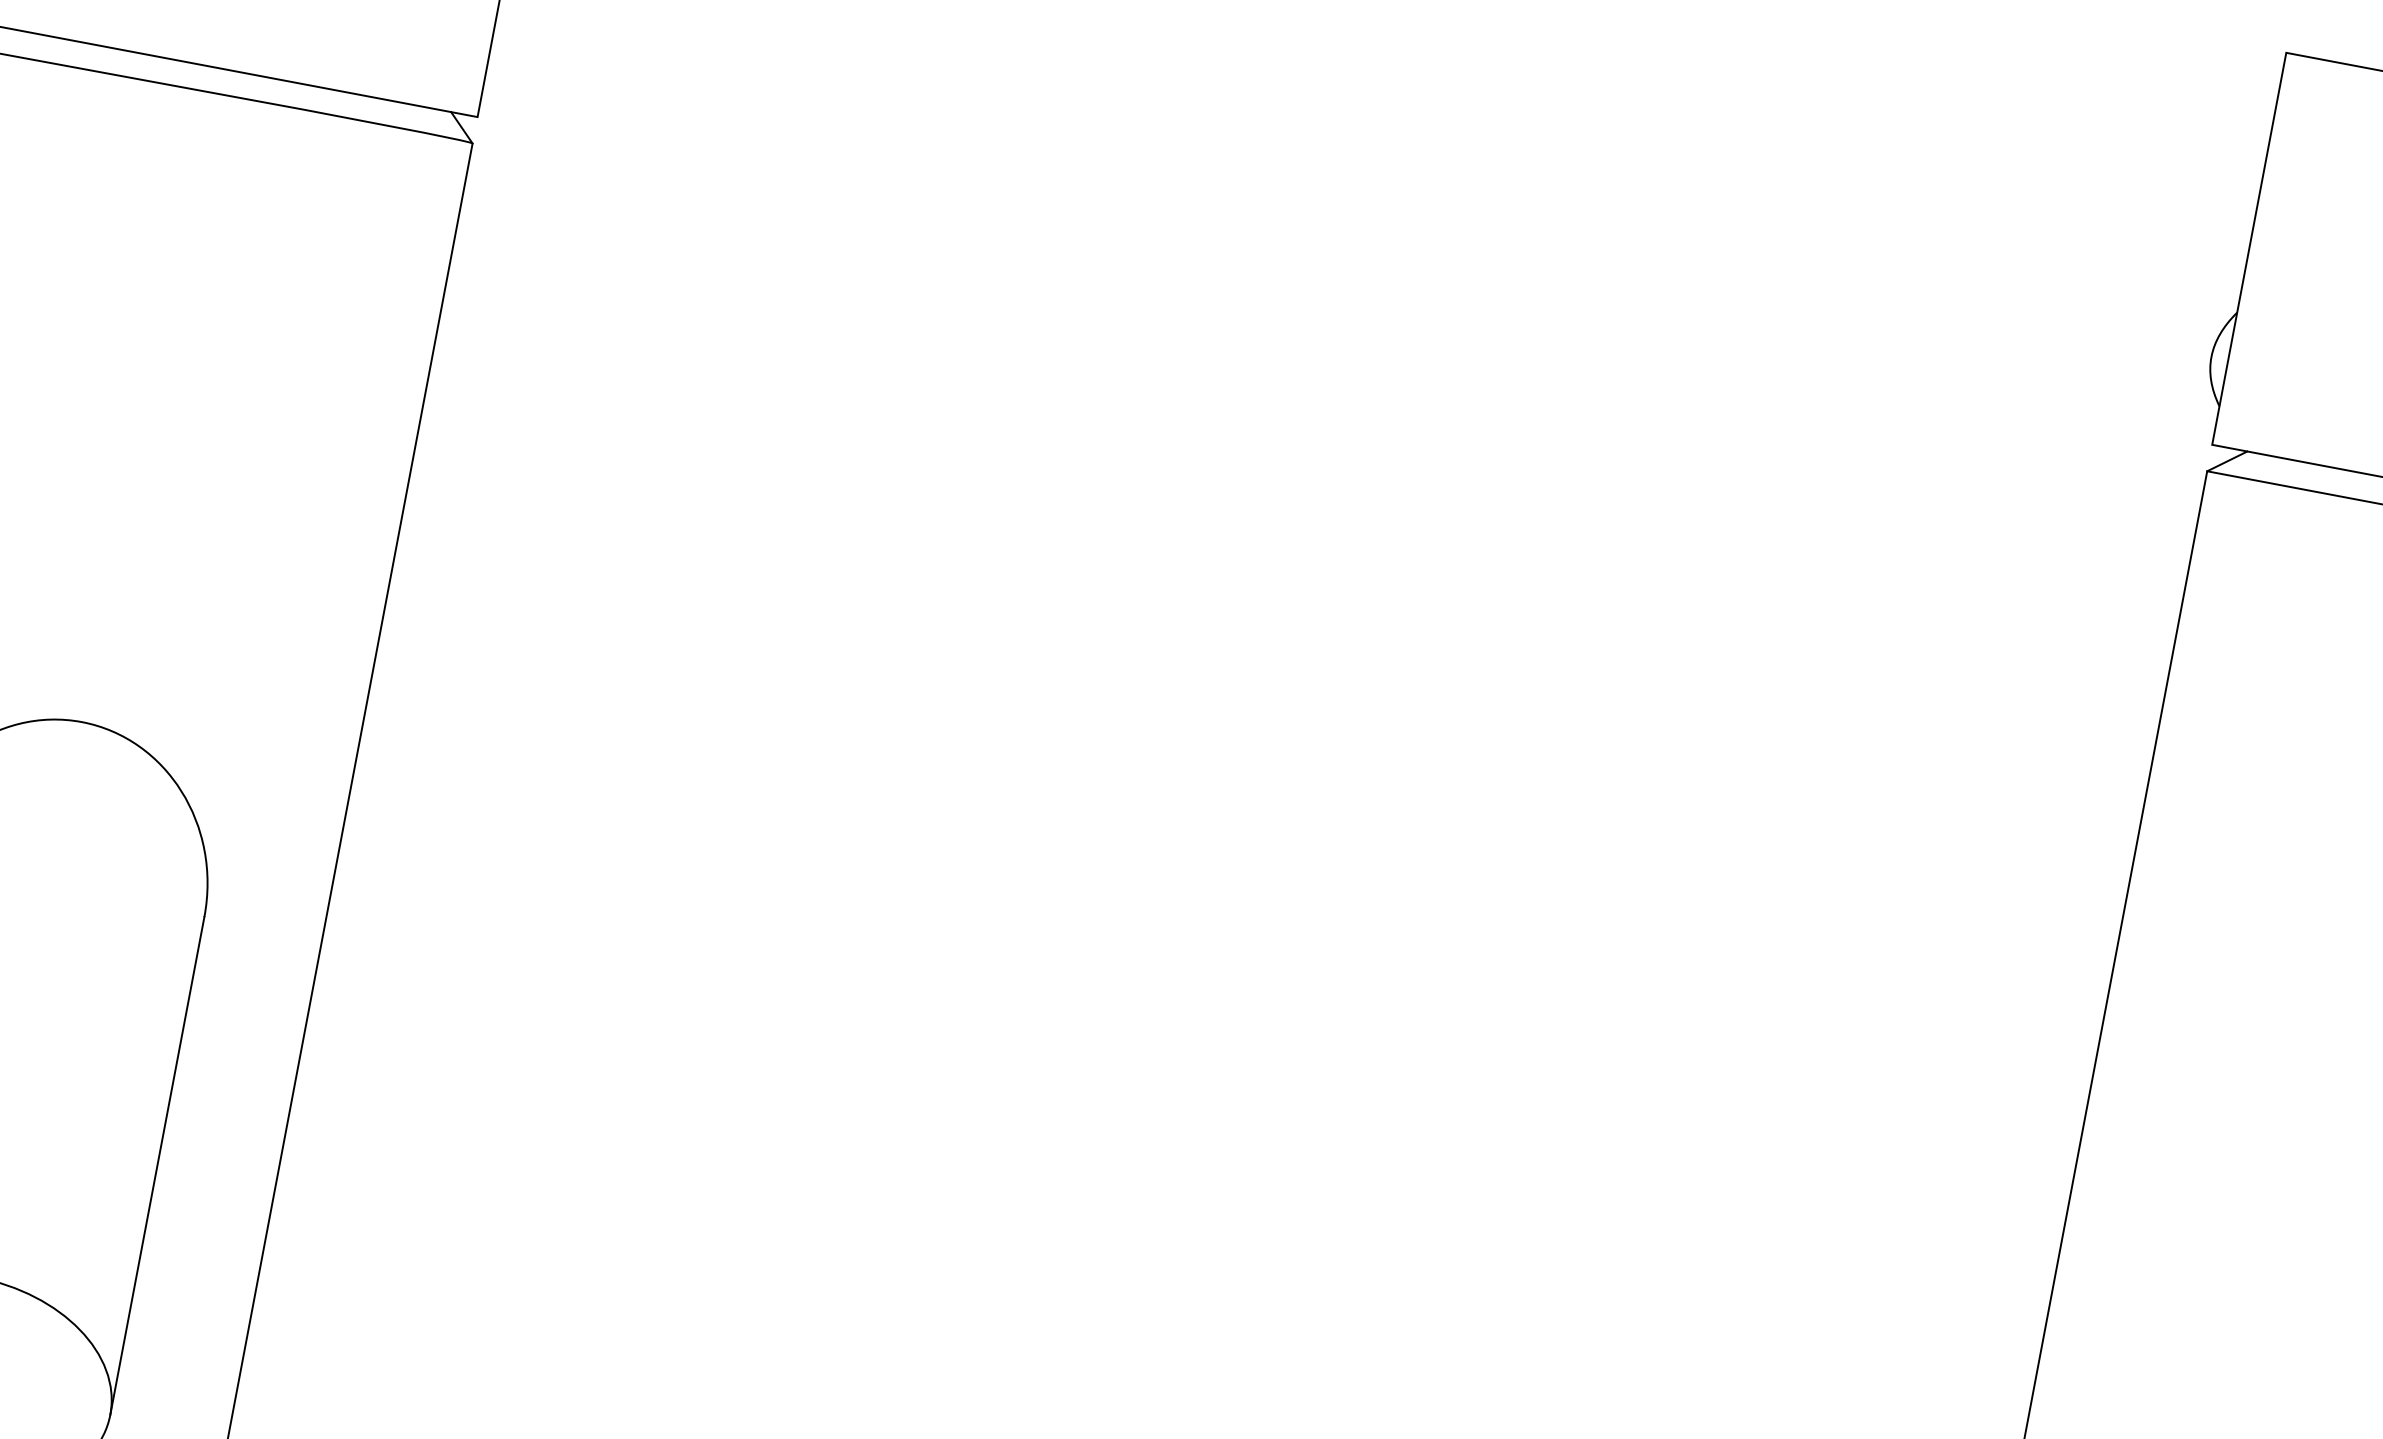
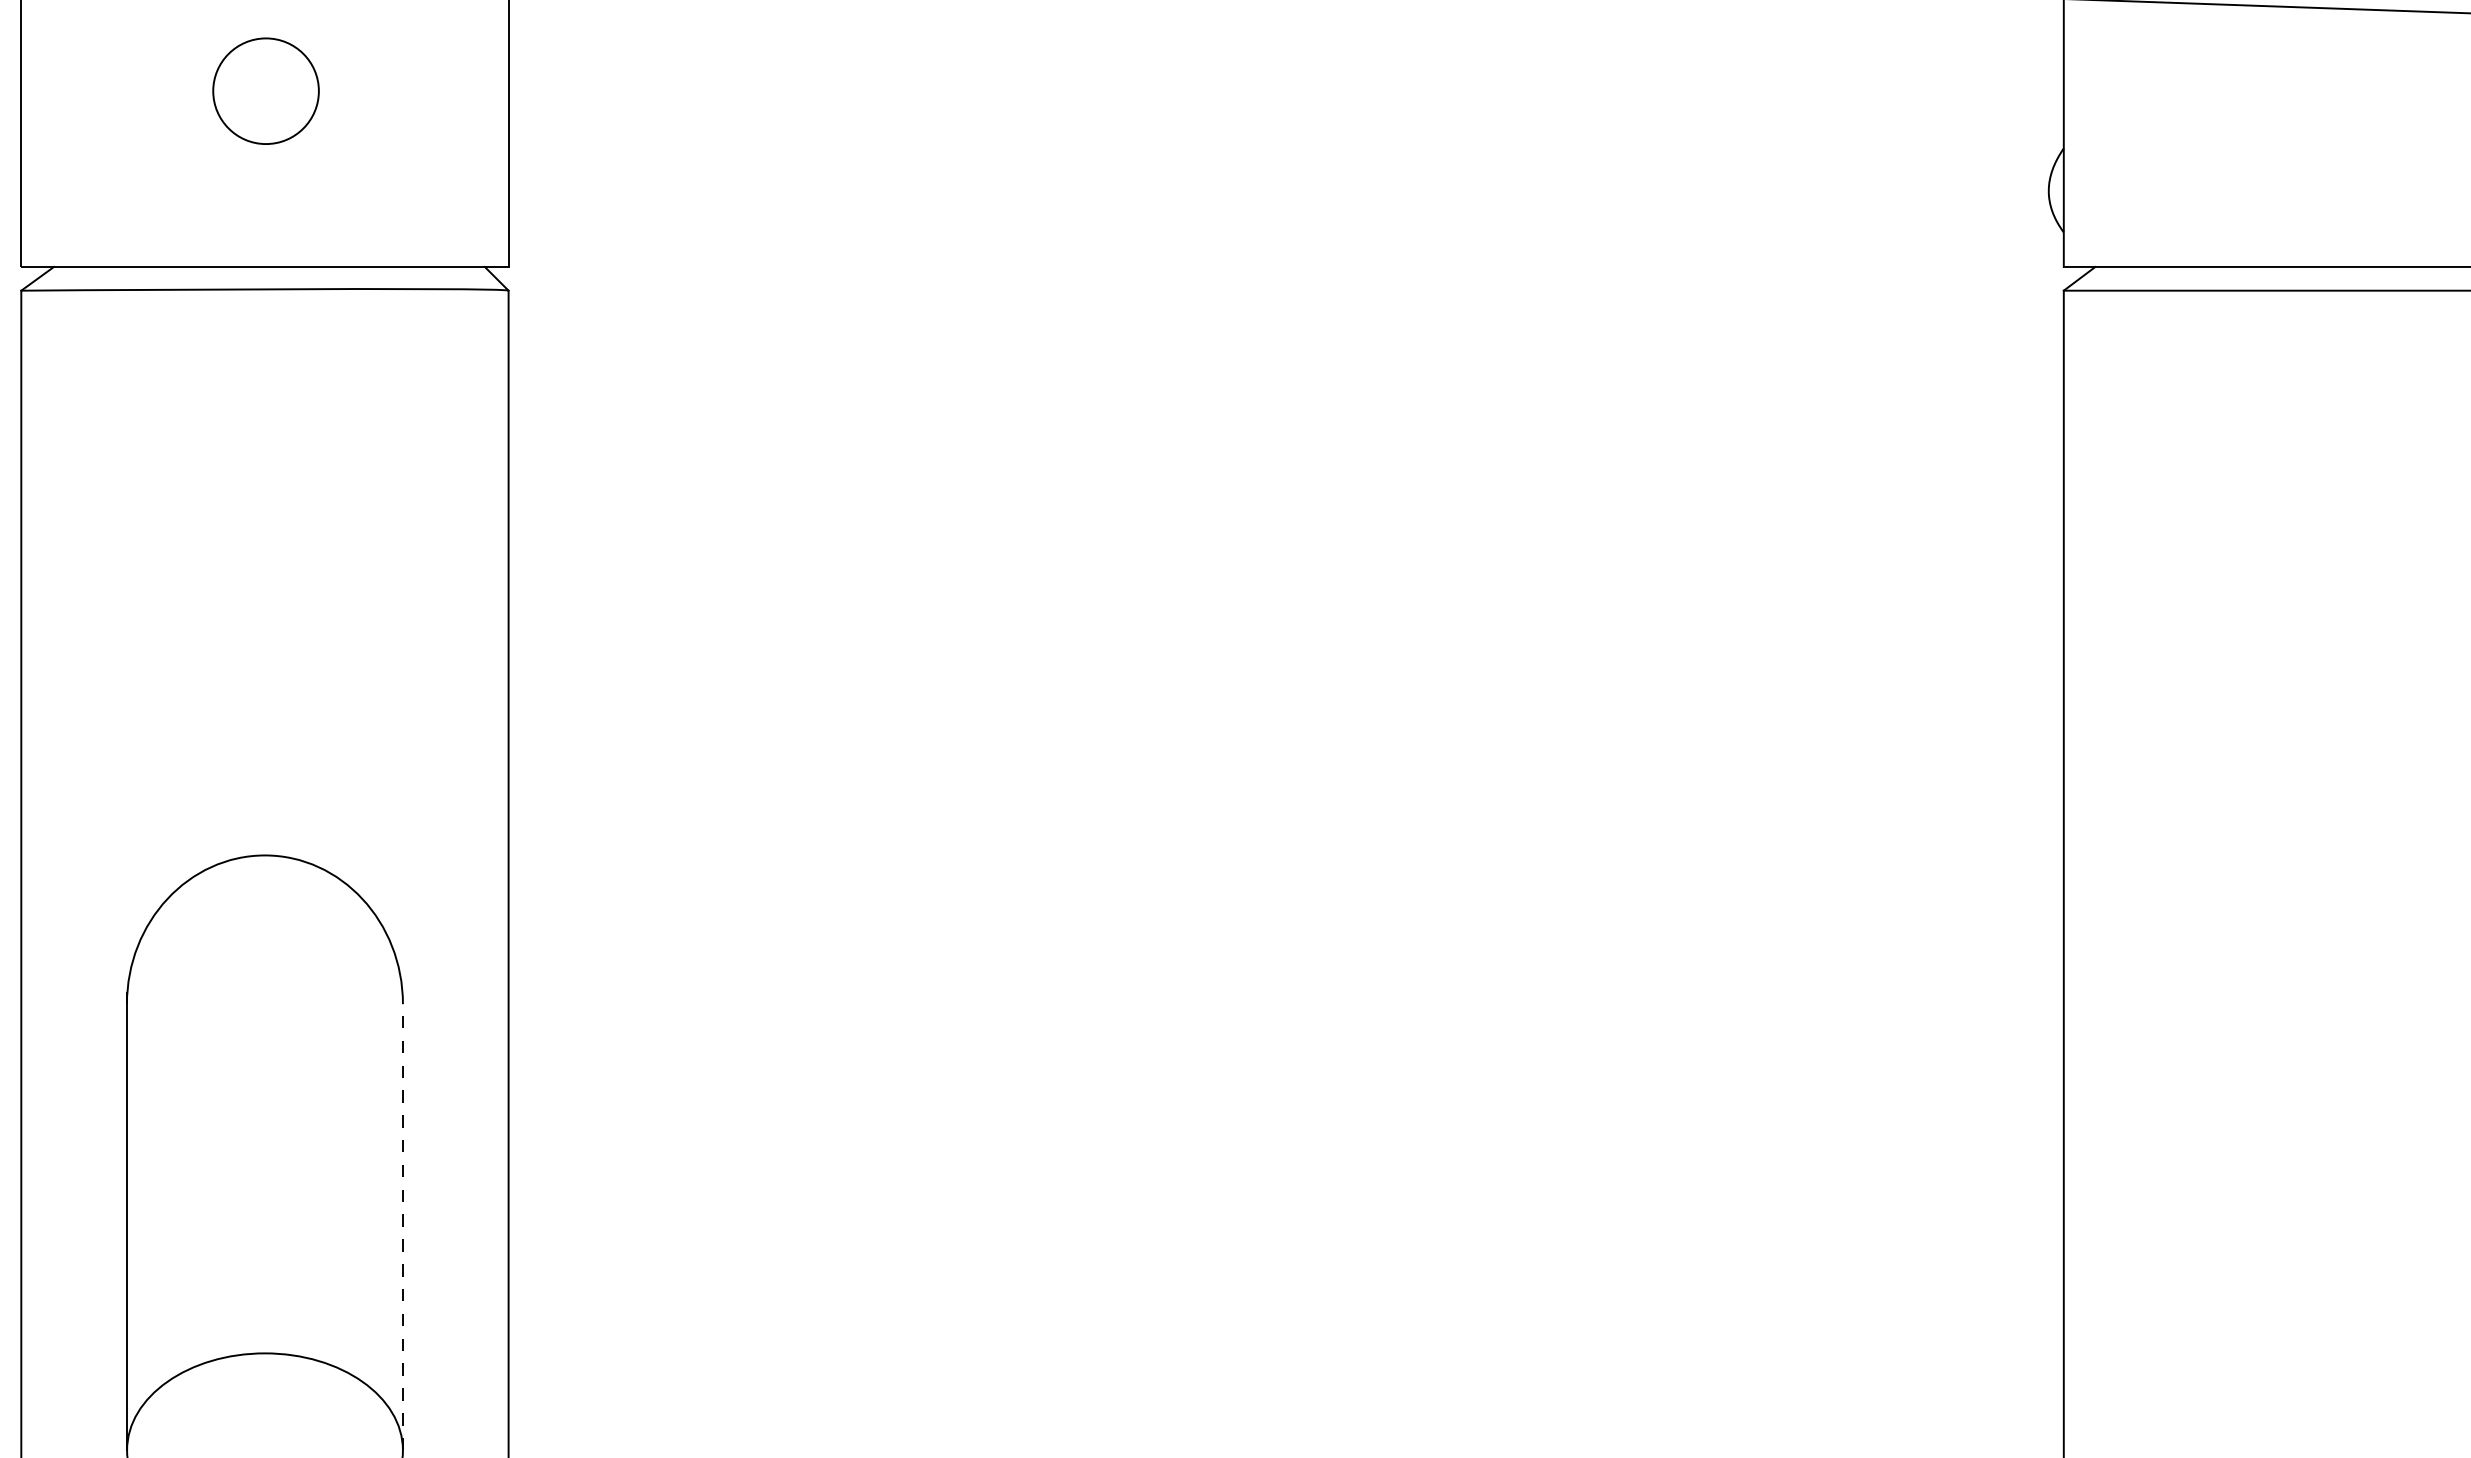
line: (157, 1164) -> (402, 1226), solid -> dashed

